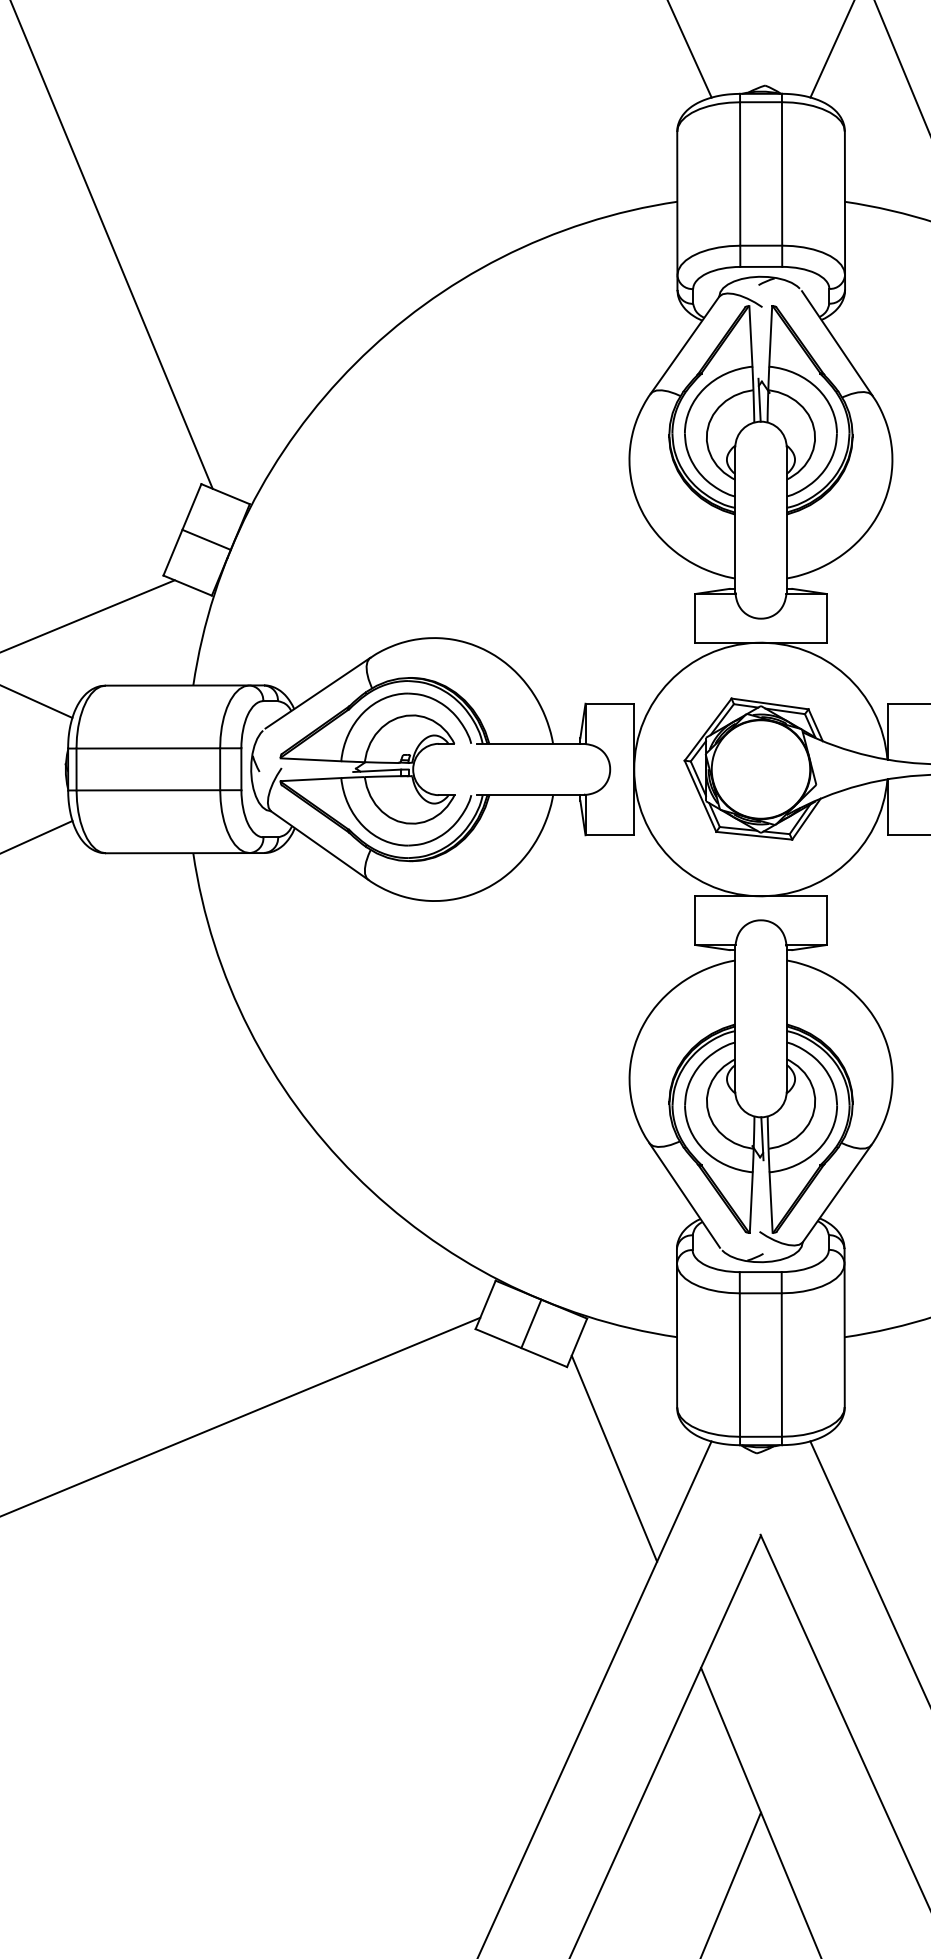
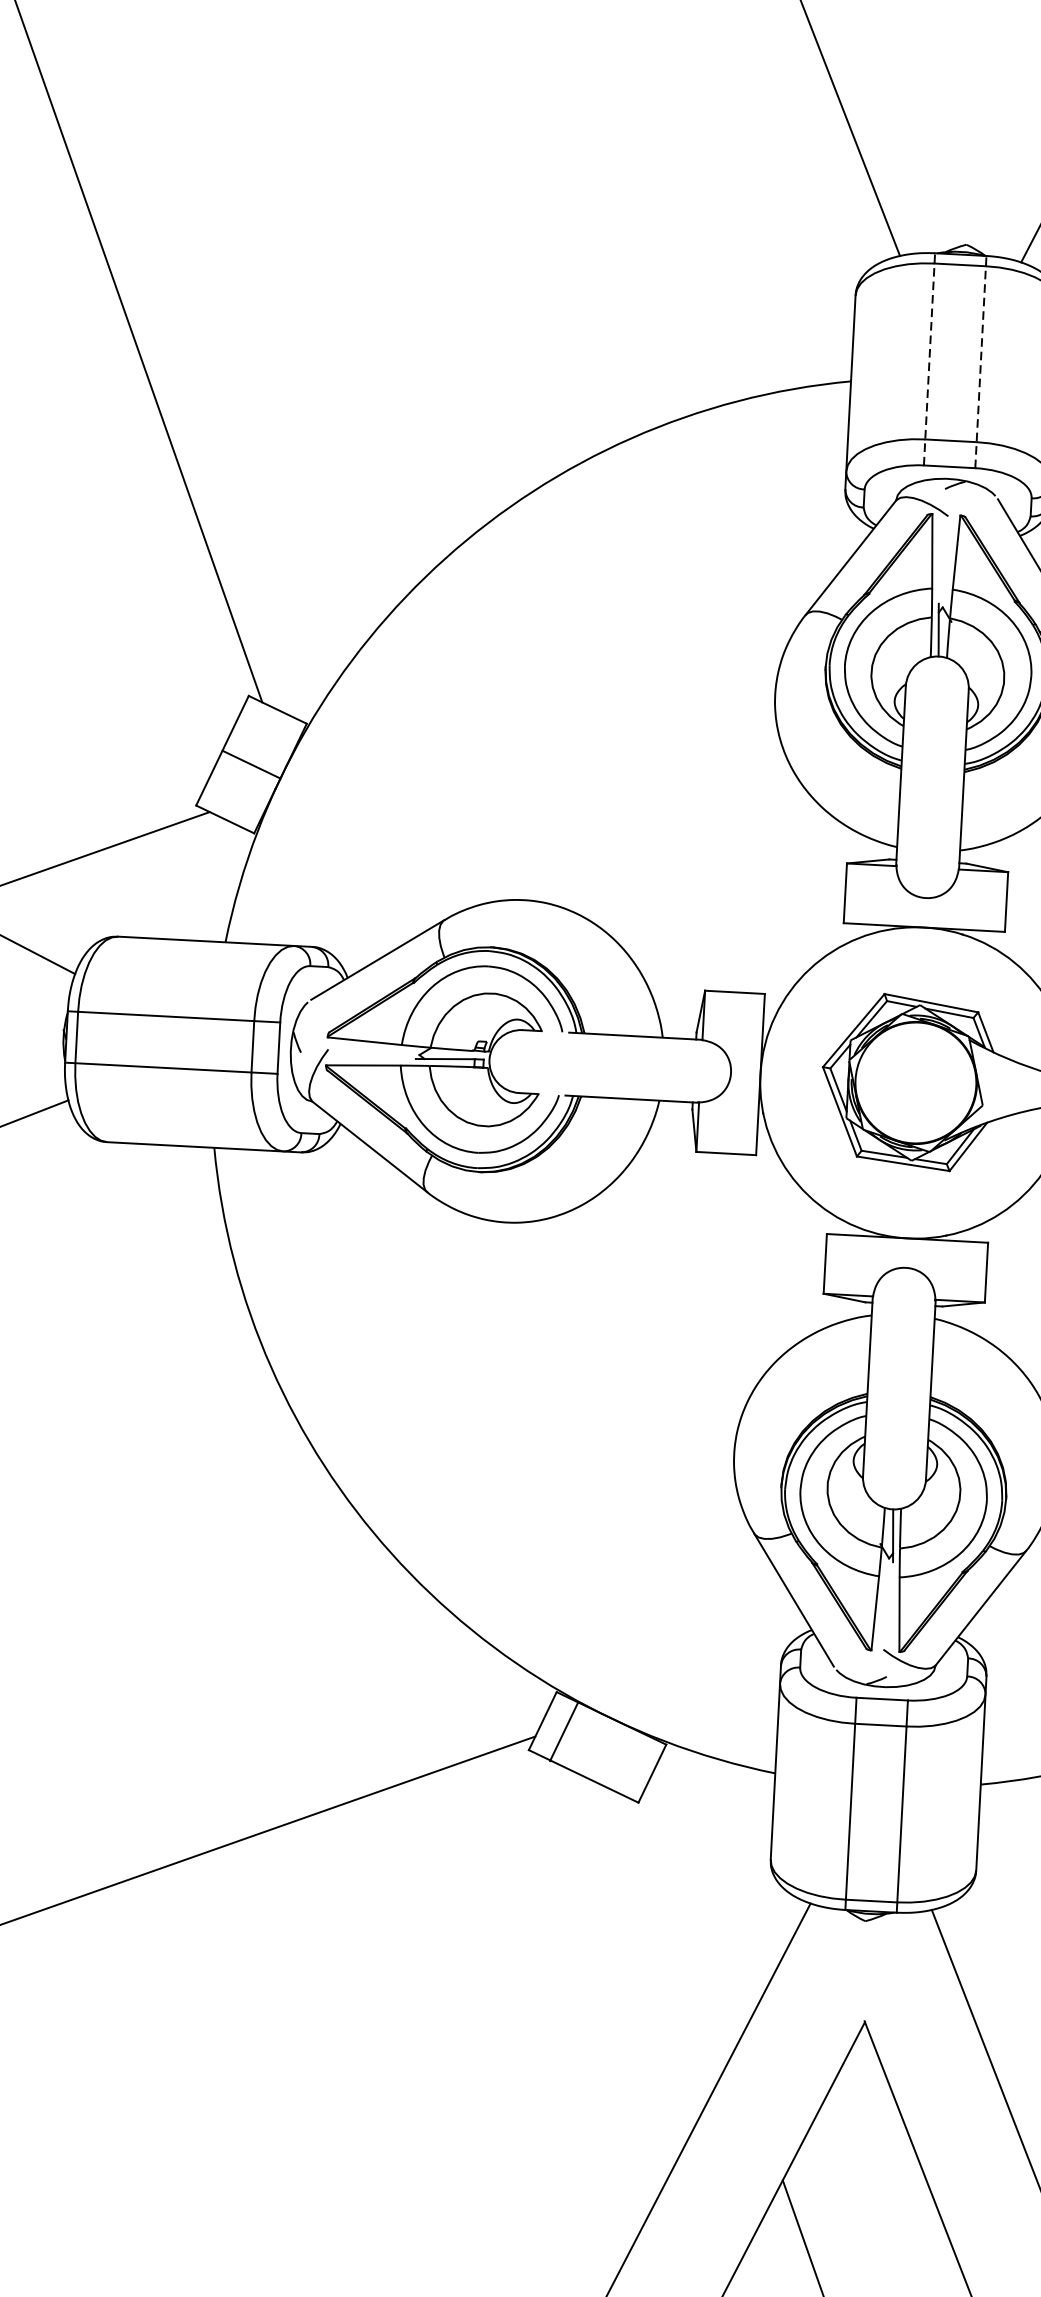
line: (740, 180) -> (929, 359), solid -> dashed
line: (782, 180) -> (981, 362), solid -> dashed
line: (531, 1323) -> (564, 1731), moved
line: (614, 1458) -> (690, 1917), removed

